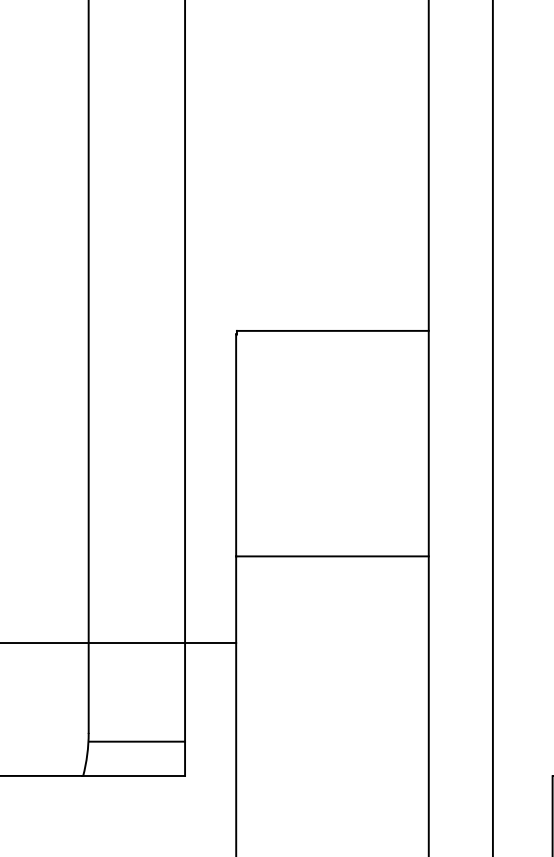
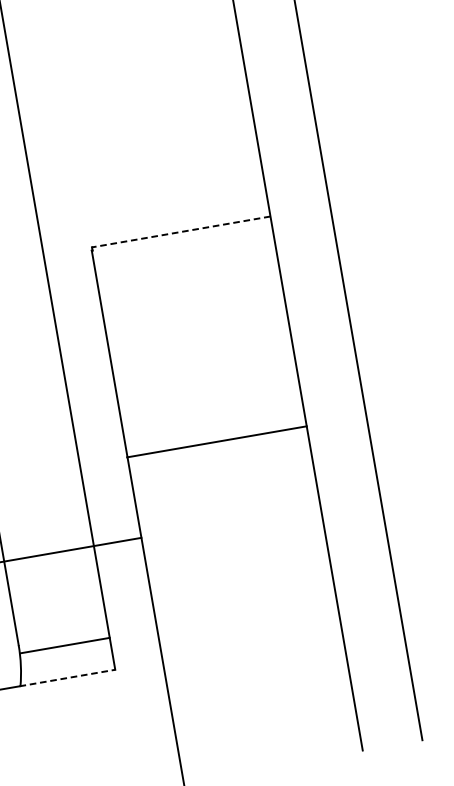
line: (332, 330) -> (180, 231), solid -> dashed
line: (134, 775) -> (68, 677), solid -> dashed

